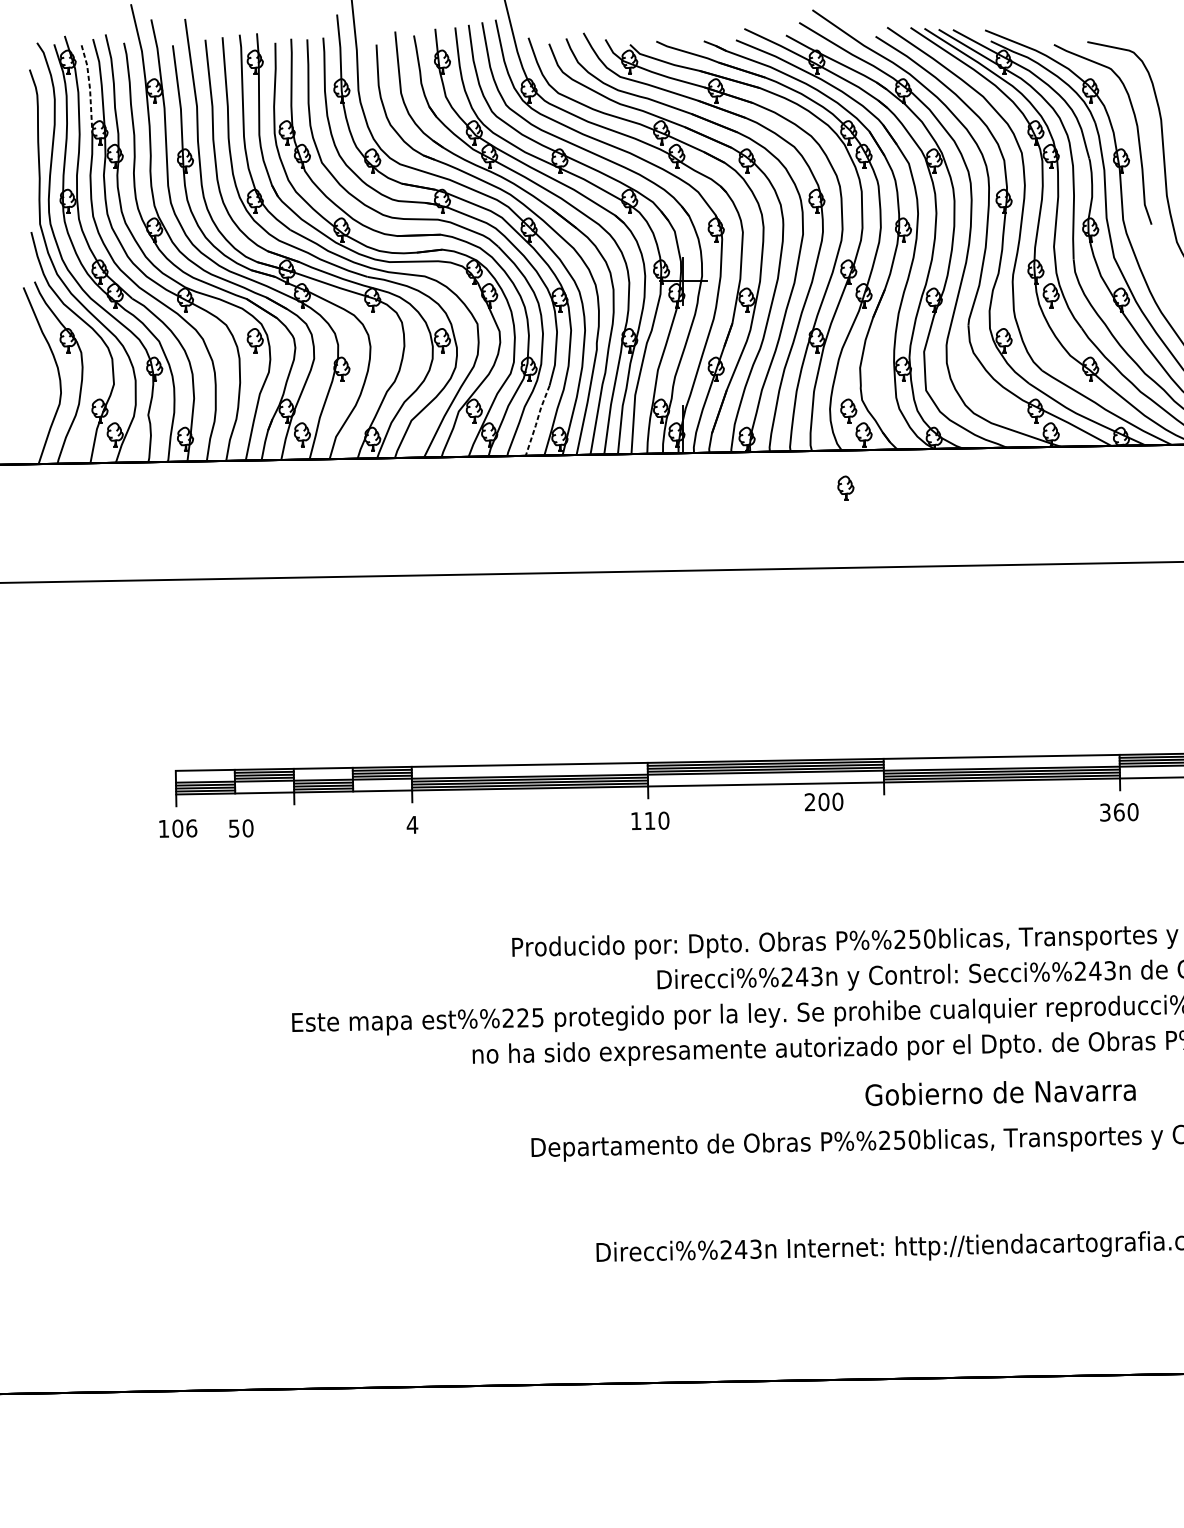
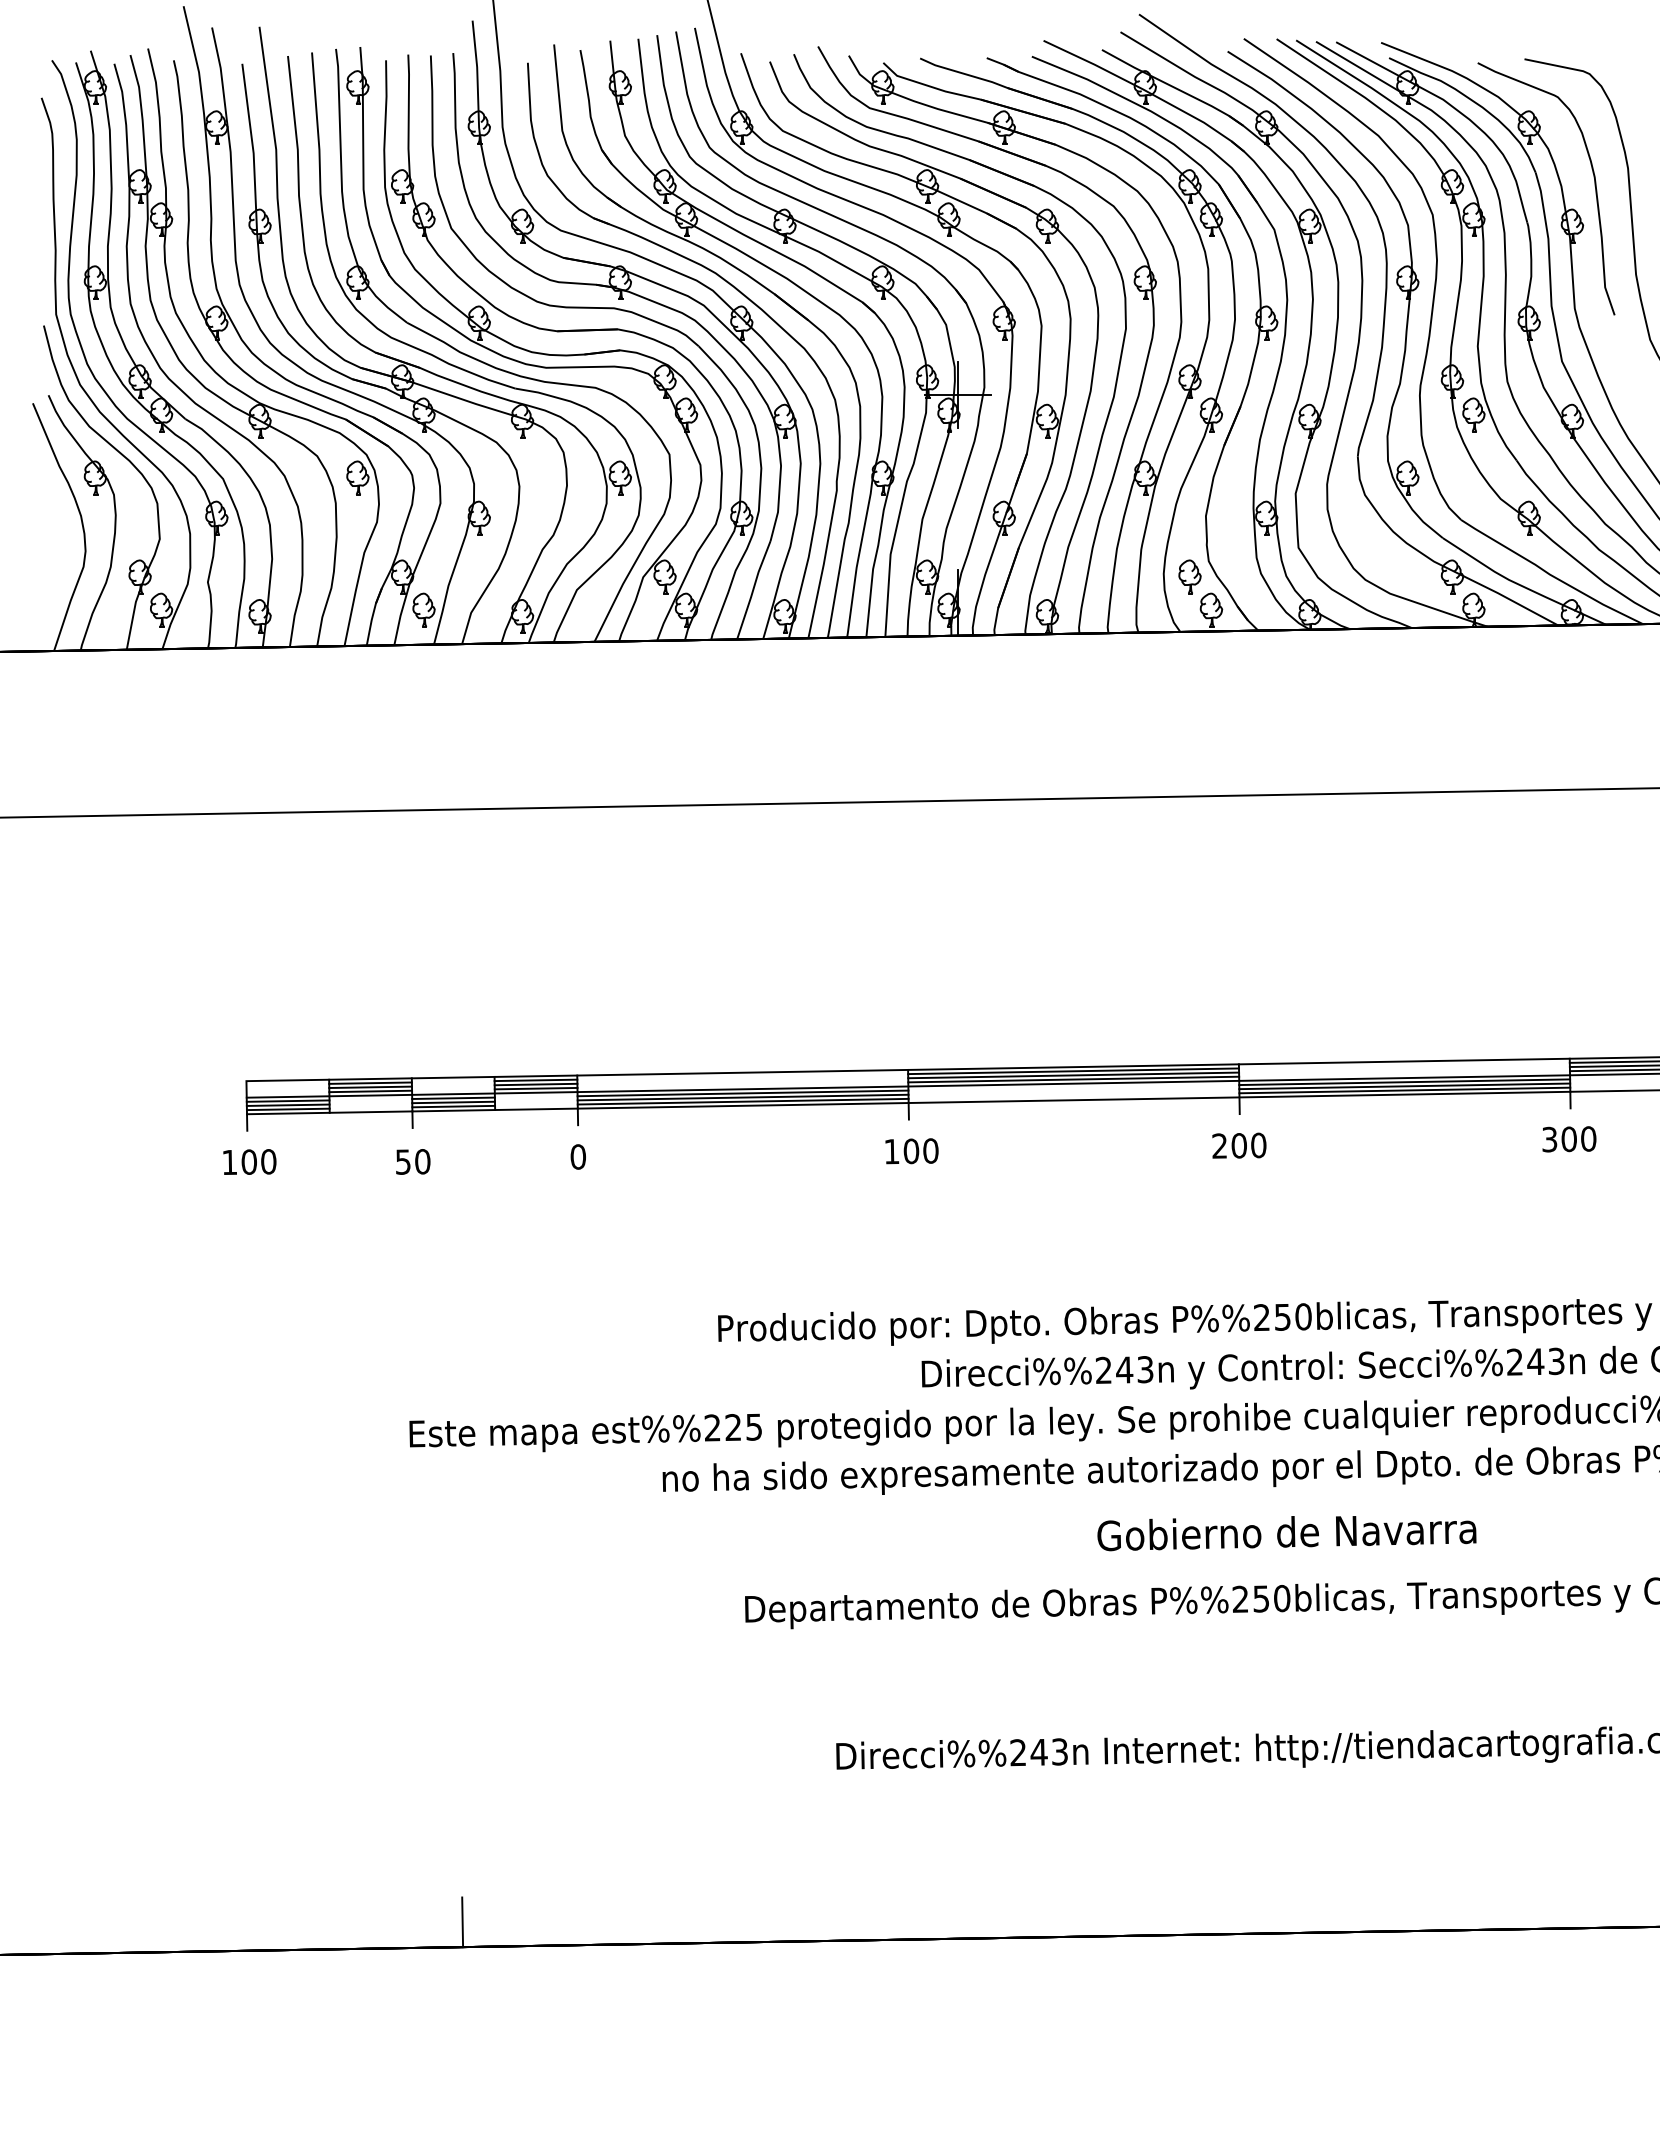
line: (90, 89) -> (126, 125), dashed -> solid
line: (537, 420) -> (753, 589), dashed -> solid
part: (845, 487) -> (1185, 684), removed
text: (824, 801) -> (1239, 1145), moved
text: (1119, 811) -> (1569, 1138), 360 -> 300
text: (650, 821) -> (911, 1151), 110 -> 100
text: (412, 824) -> (578, 1156), 4 -> 0
text: (191, 828) -> (268, 1161), 106 -> 100
text: (241, 828) -> (413, 1161), moved
text: (1000, 1093) -> (1286, 1533), moved
line: (329, 1370) -> (462, 1922), added

